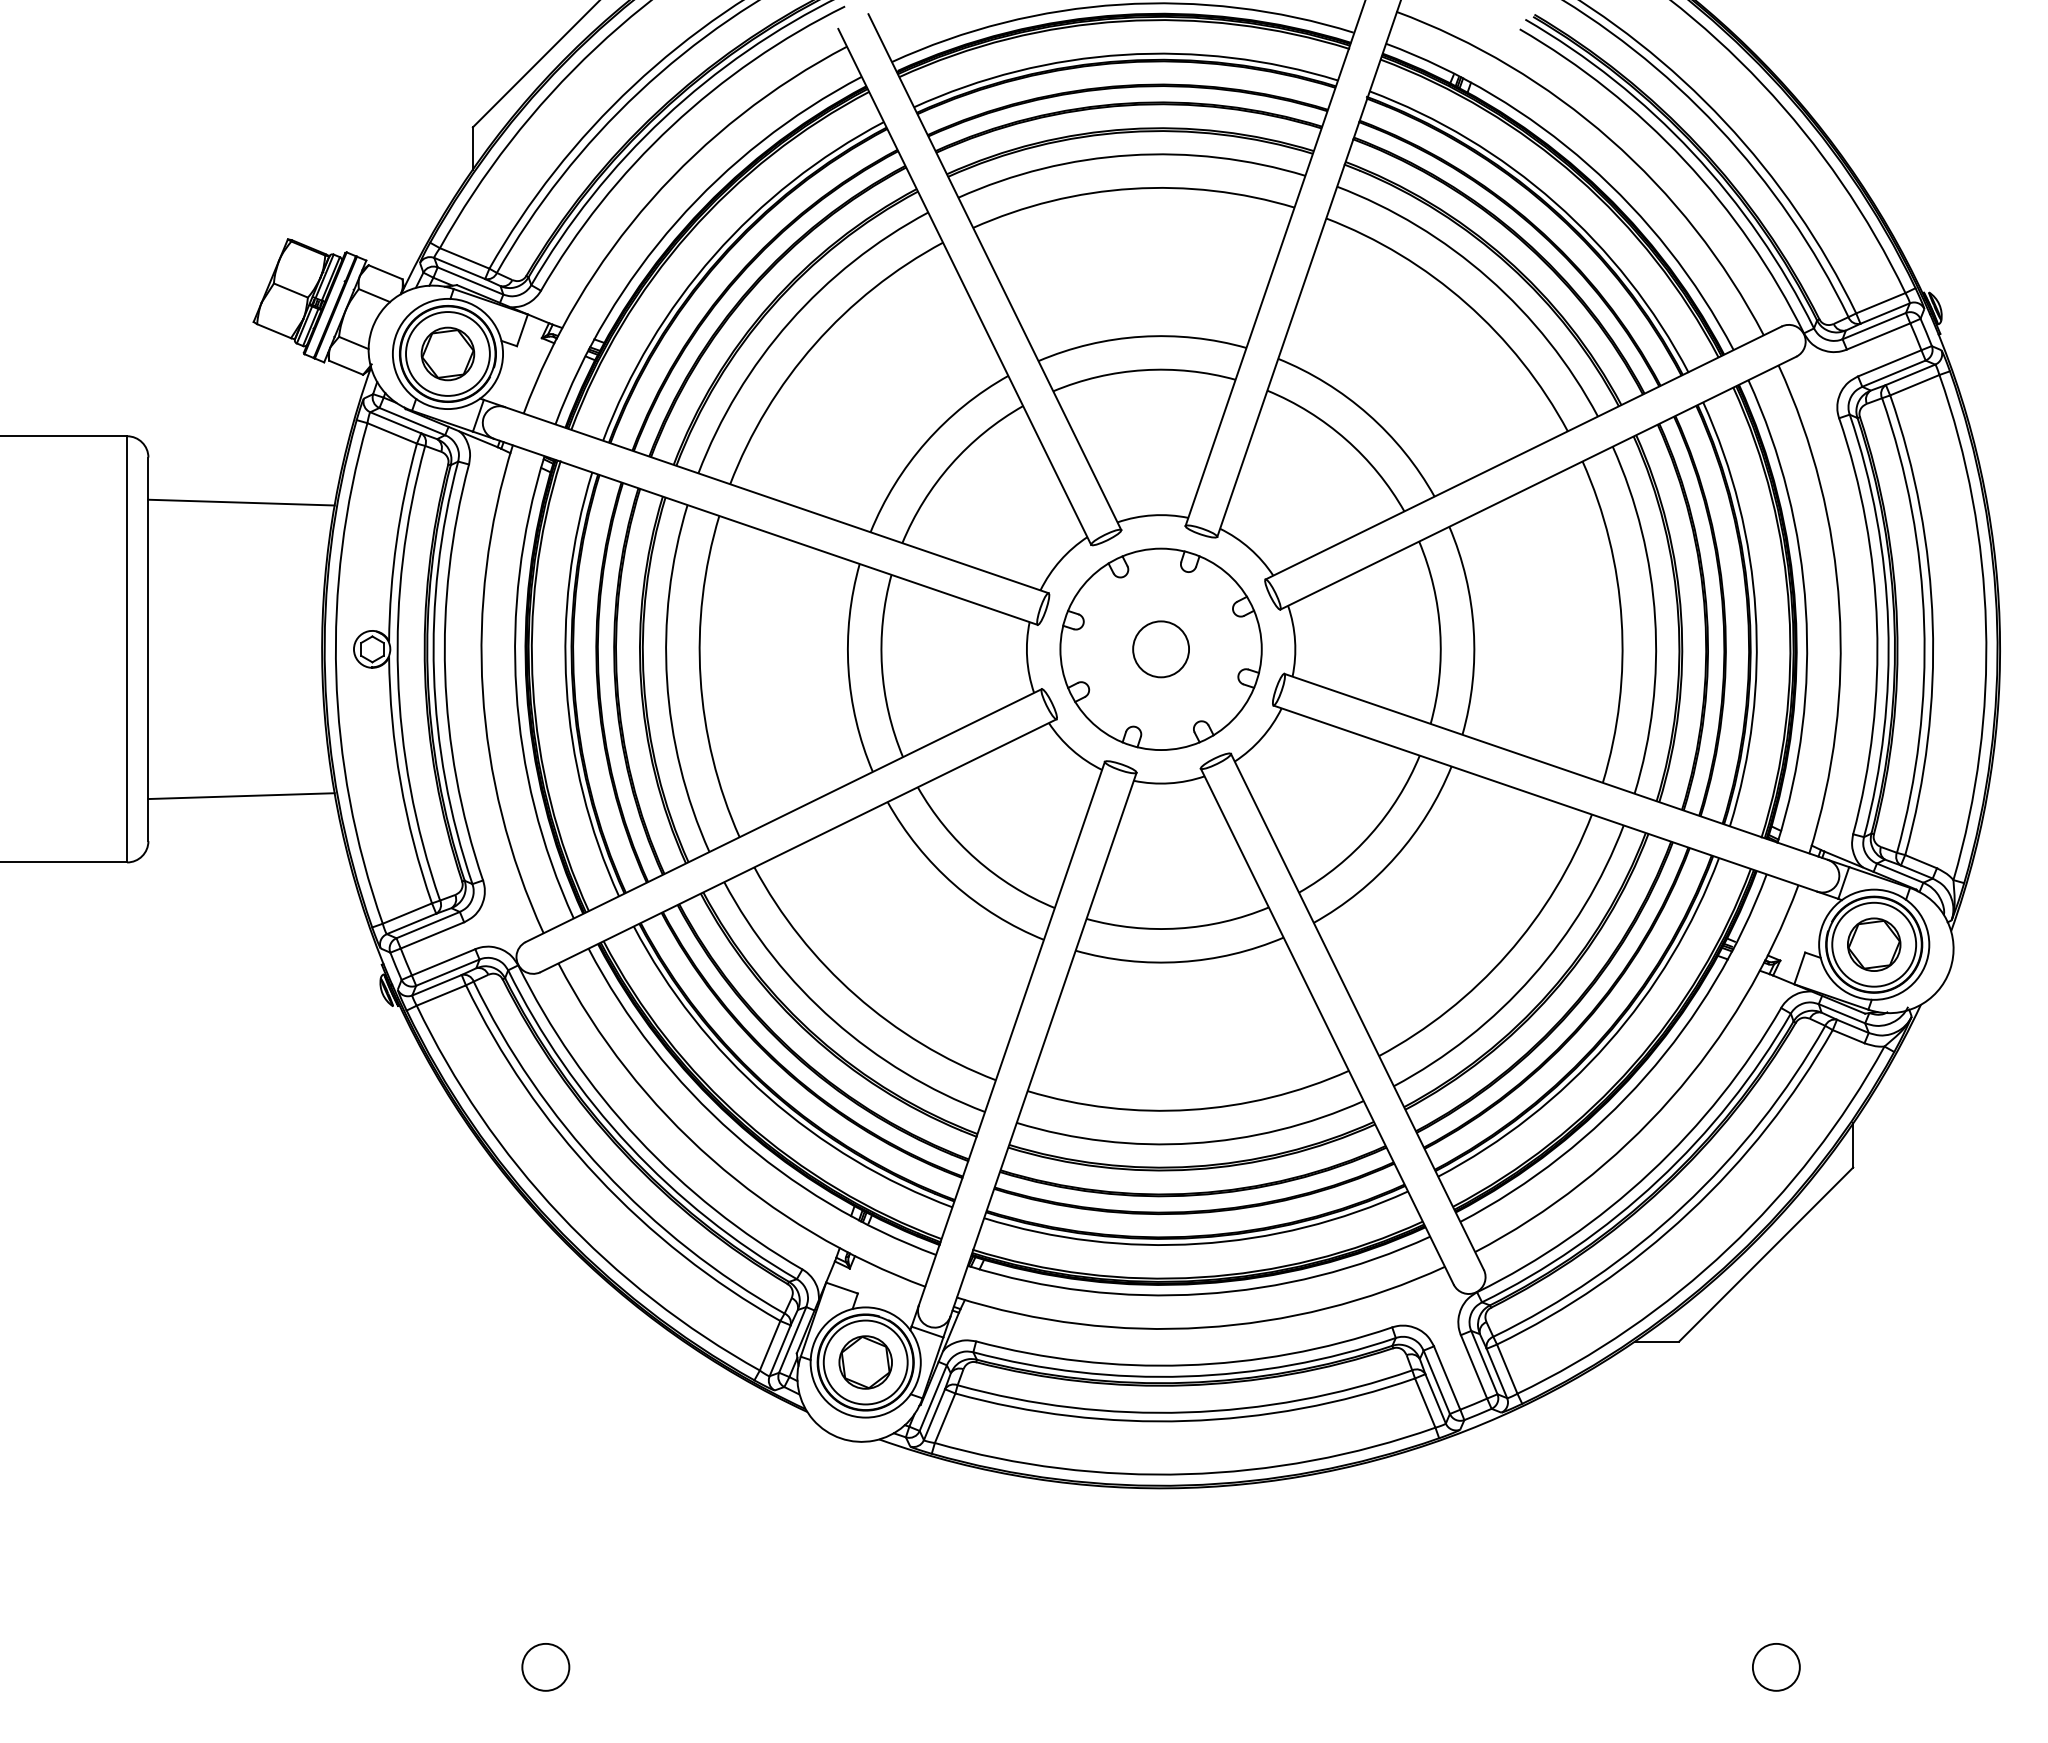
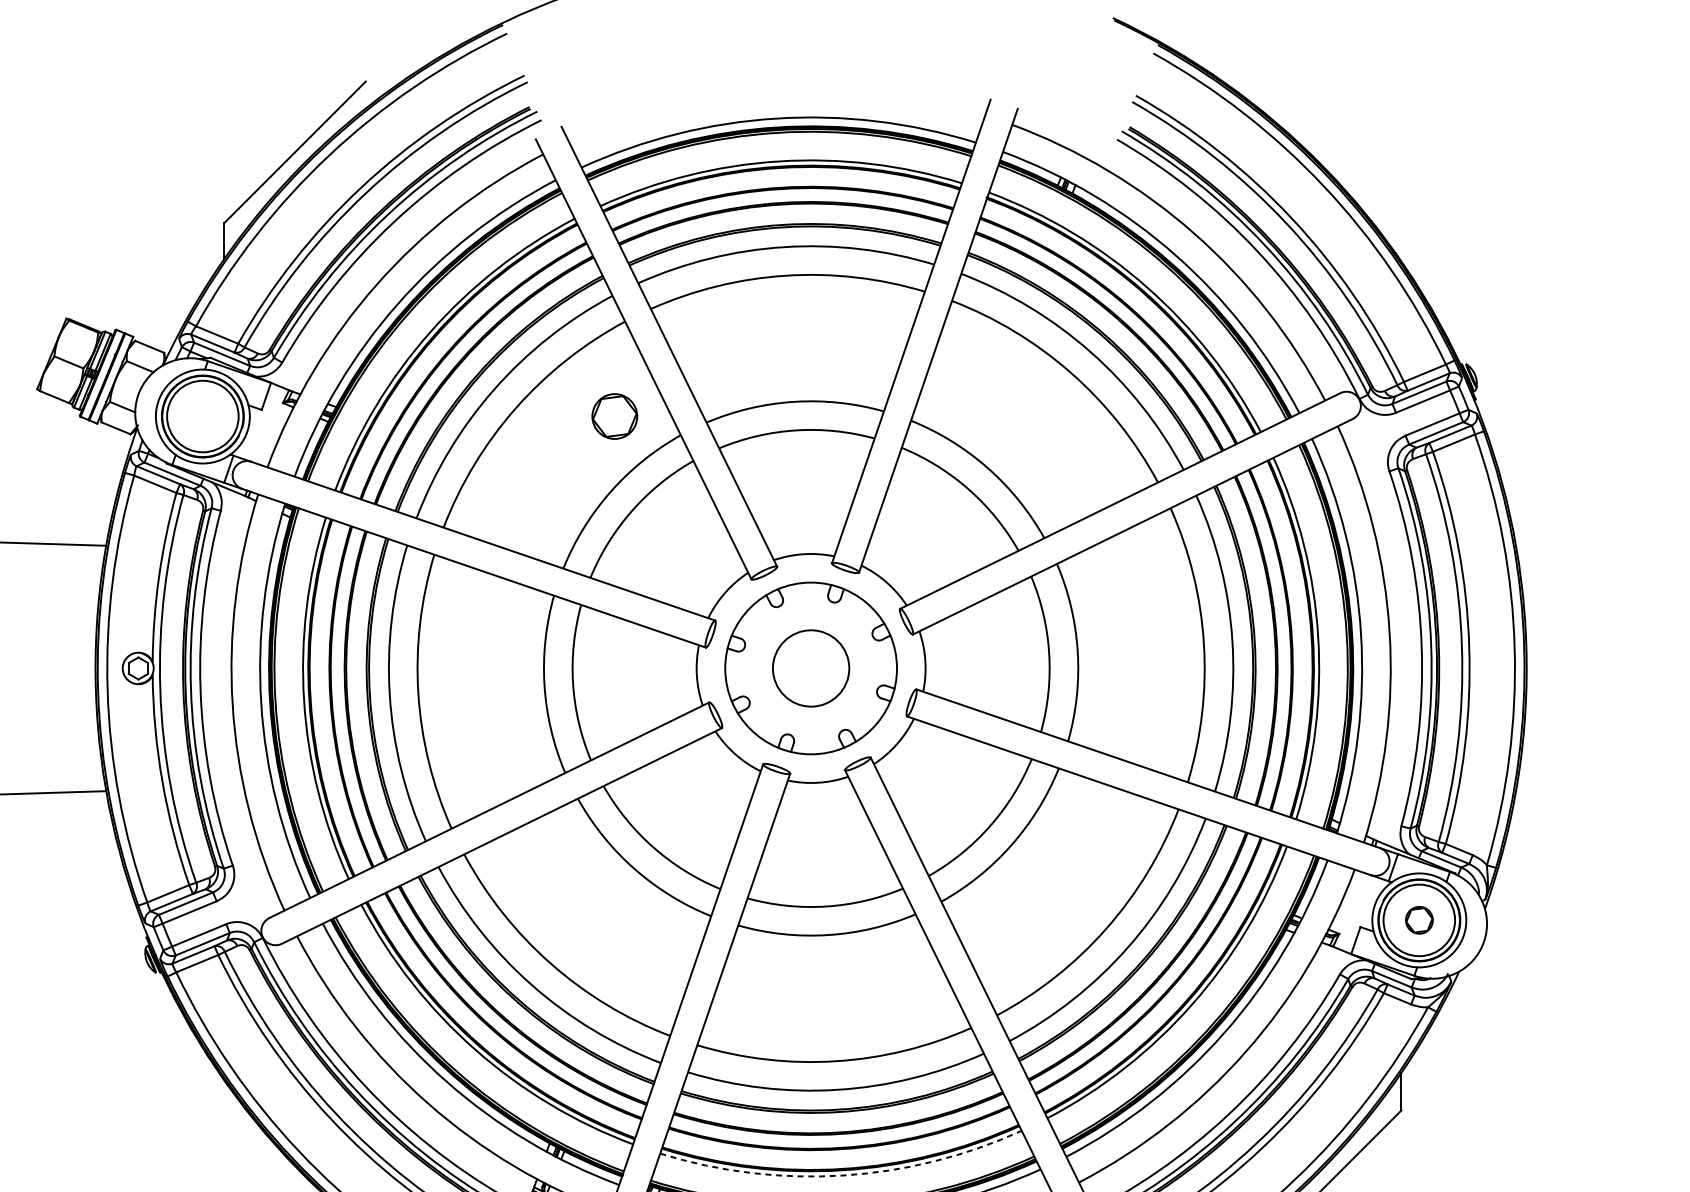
part: (447, 353) -> (614, 416), moved
circle: (1161, 649) -> (811, 668), size x1.6
part: (1874, 944) -> (1419, 920), size x0.6
arc: (1198, 1243) -> (843, 1175), solid -> dashed

